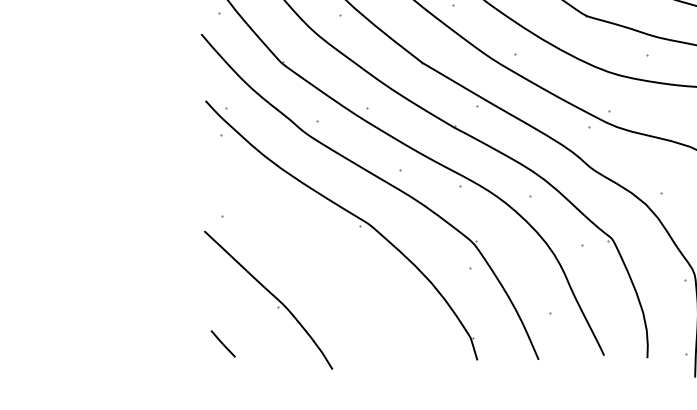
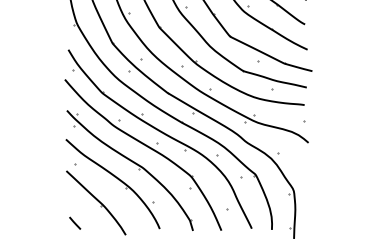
part: (314, 249) -> (117, 179), added

